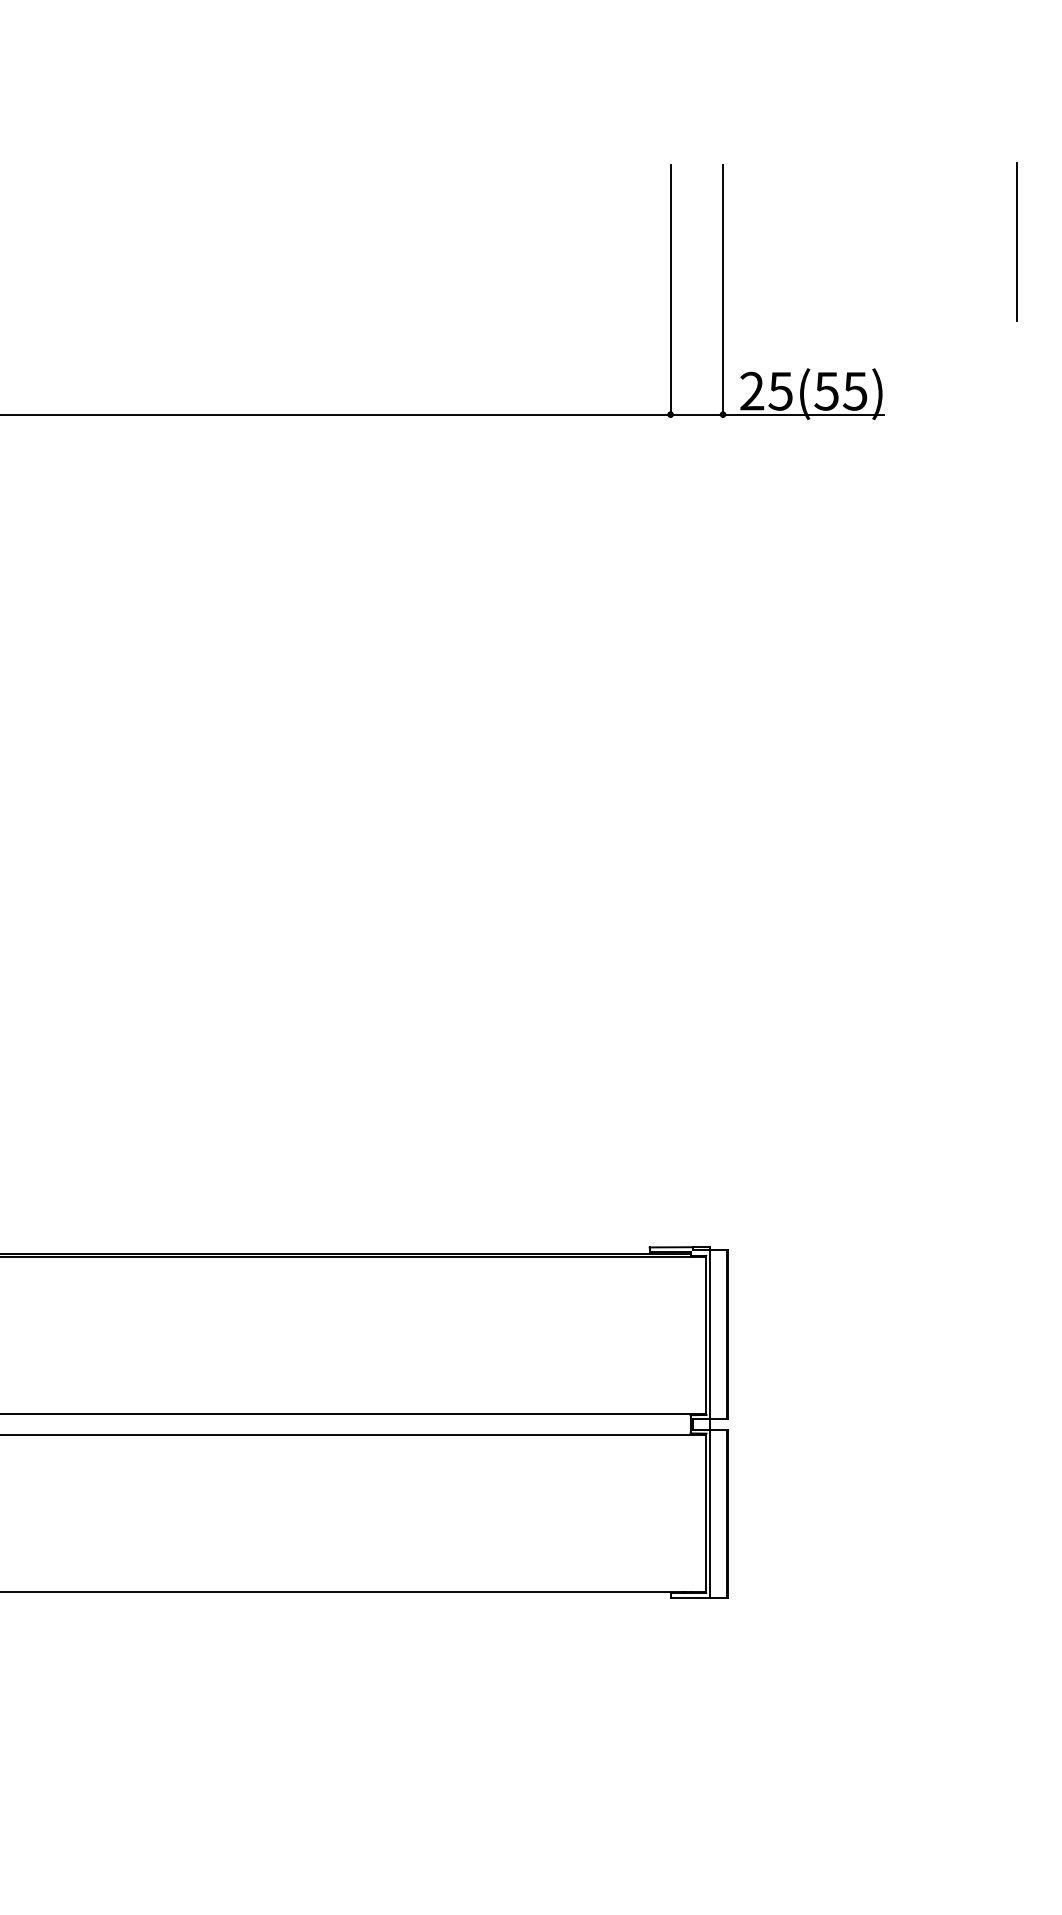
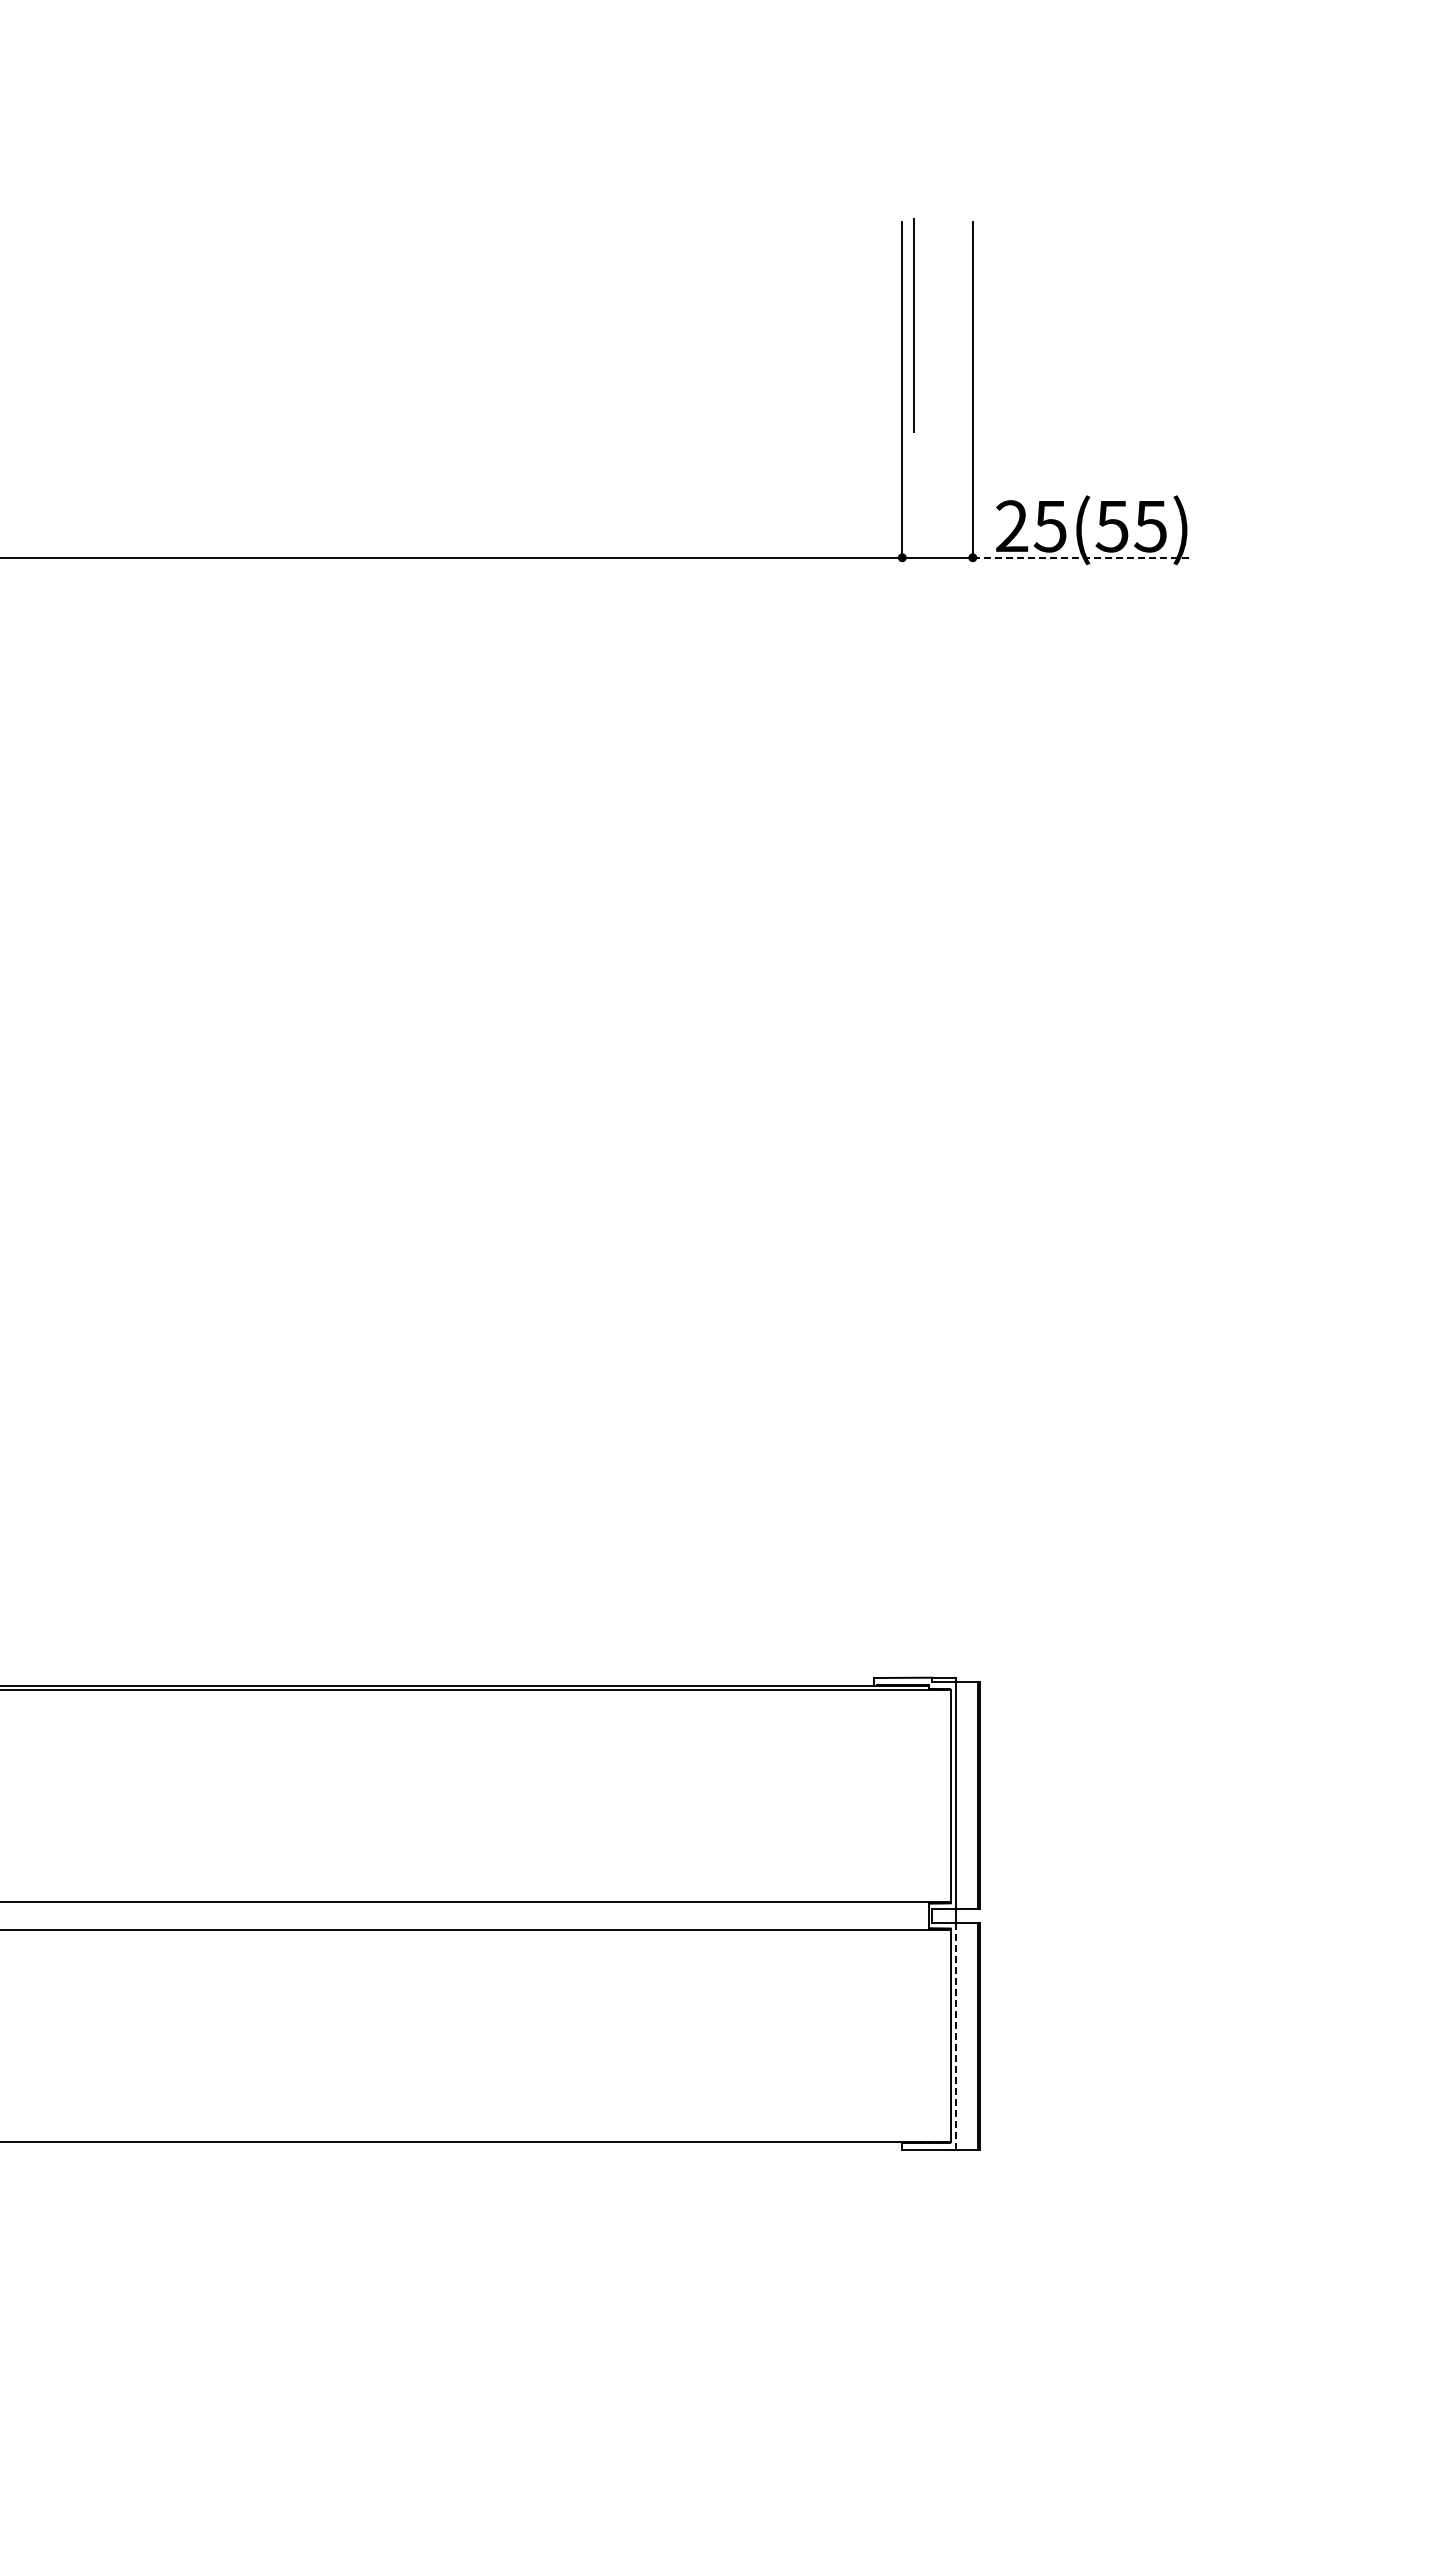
line: (1016, 241) -> (913, 325), moved
line: (803, 414) -> (1081, 557), solid -> dashed
line: (710, 1513) -> (955, 2036), solid -> dashed

